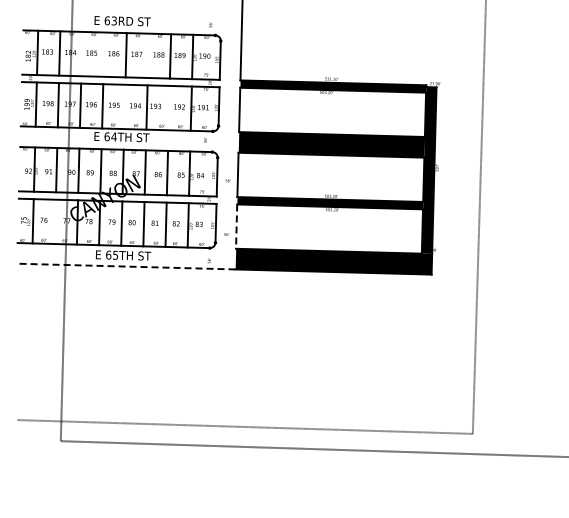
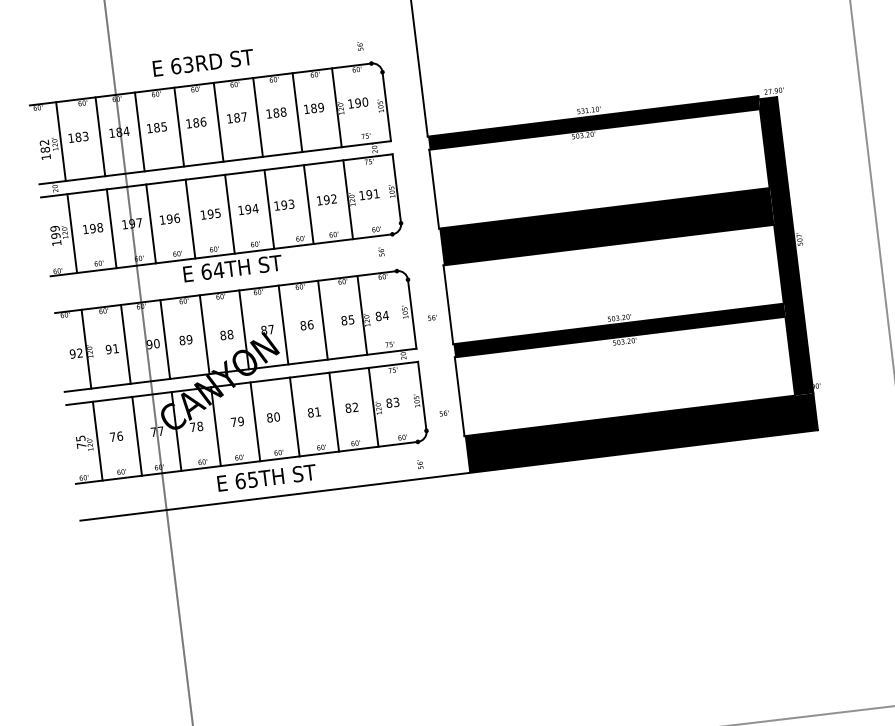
line: (81, 53) -> (138, 131), added
line: (103, 54) -> (178, 126), added
line: (147, 55) -> (256, 117), added
line: (124, 106) -> (229, 213), added
line: (168, 107) -> (307, 203), added
line: (54, 221) -> (135, 435), added
line: (236, 227) -> (459, 398), dashed -> solid
line: (125, 266) -> (273, 496), dashed -> solid

